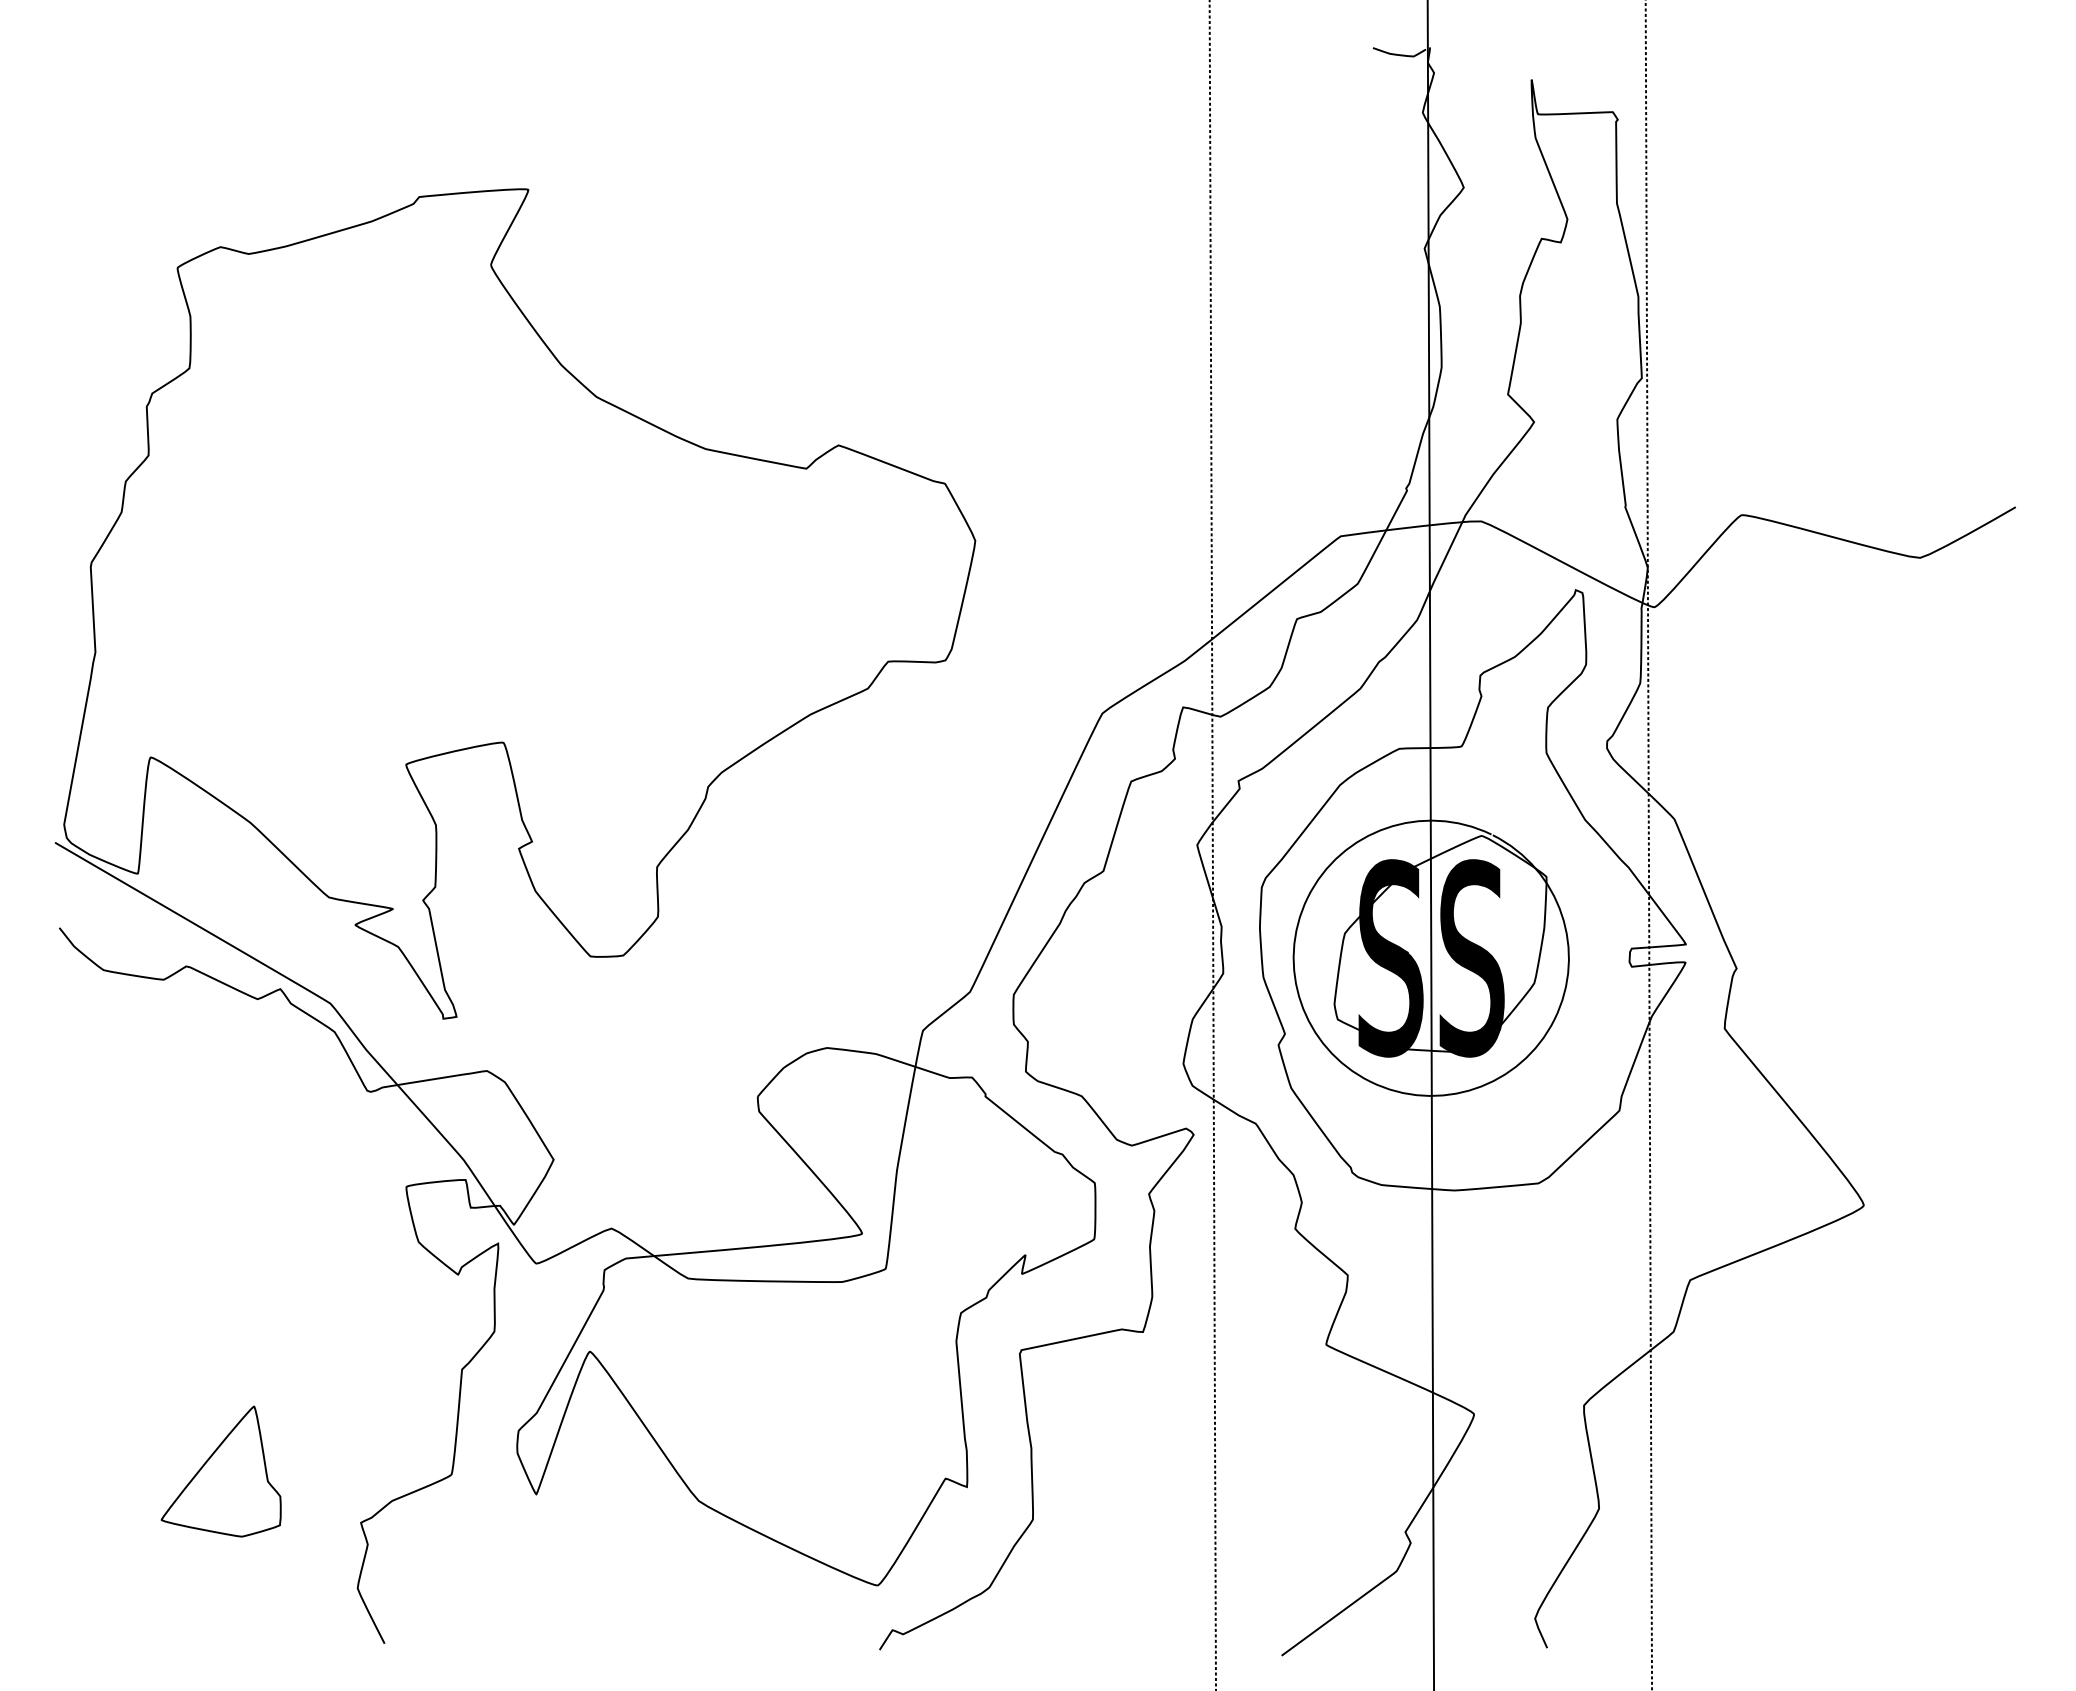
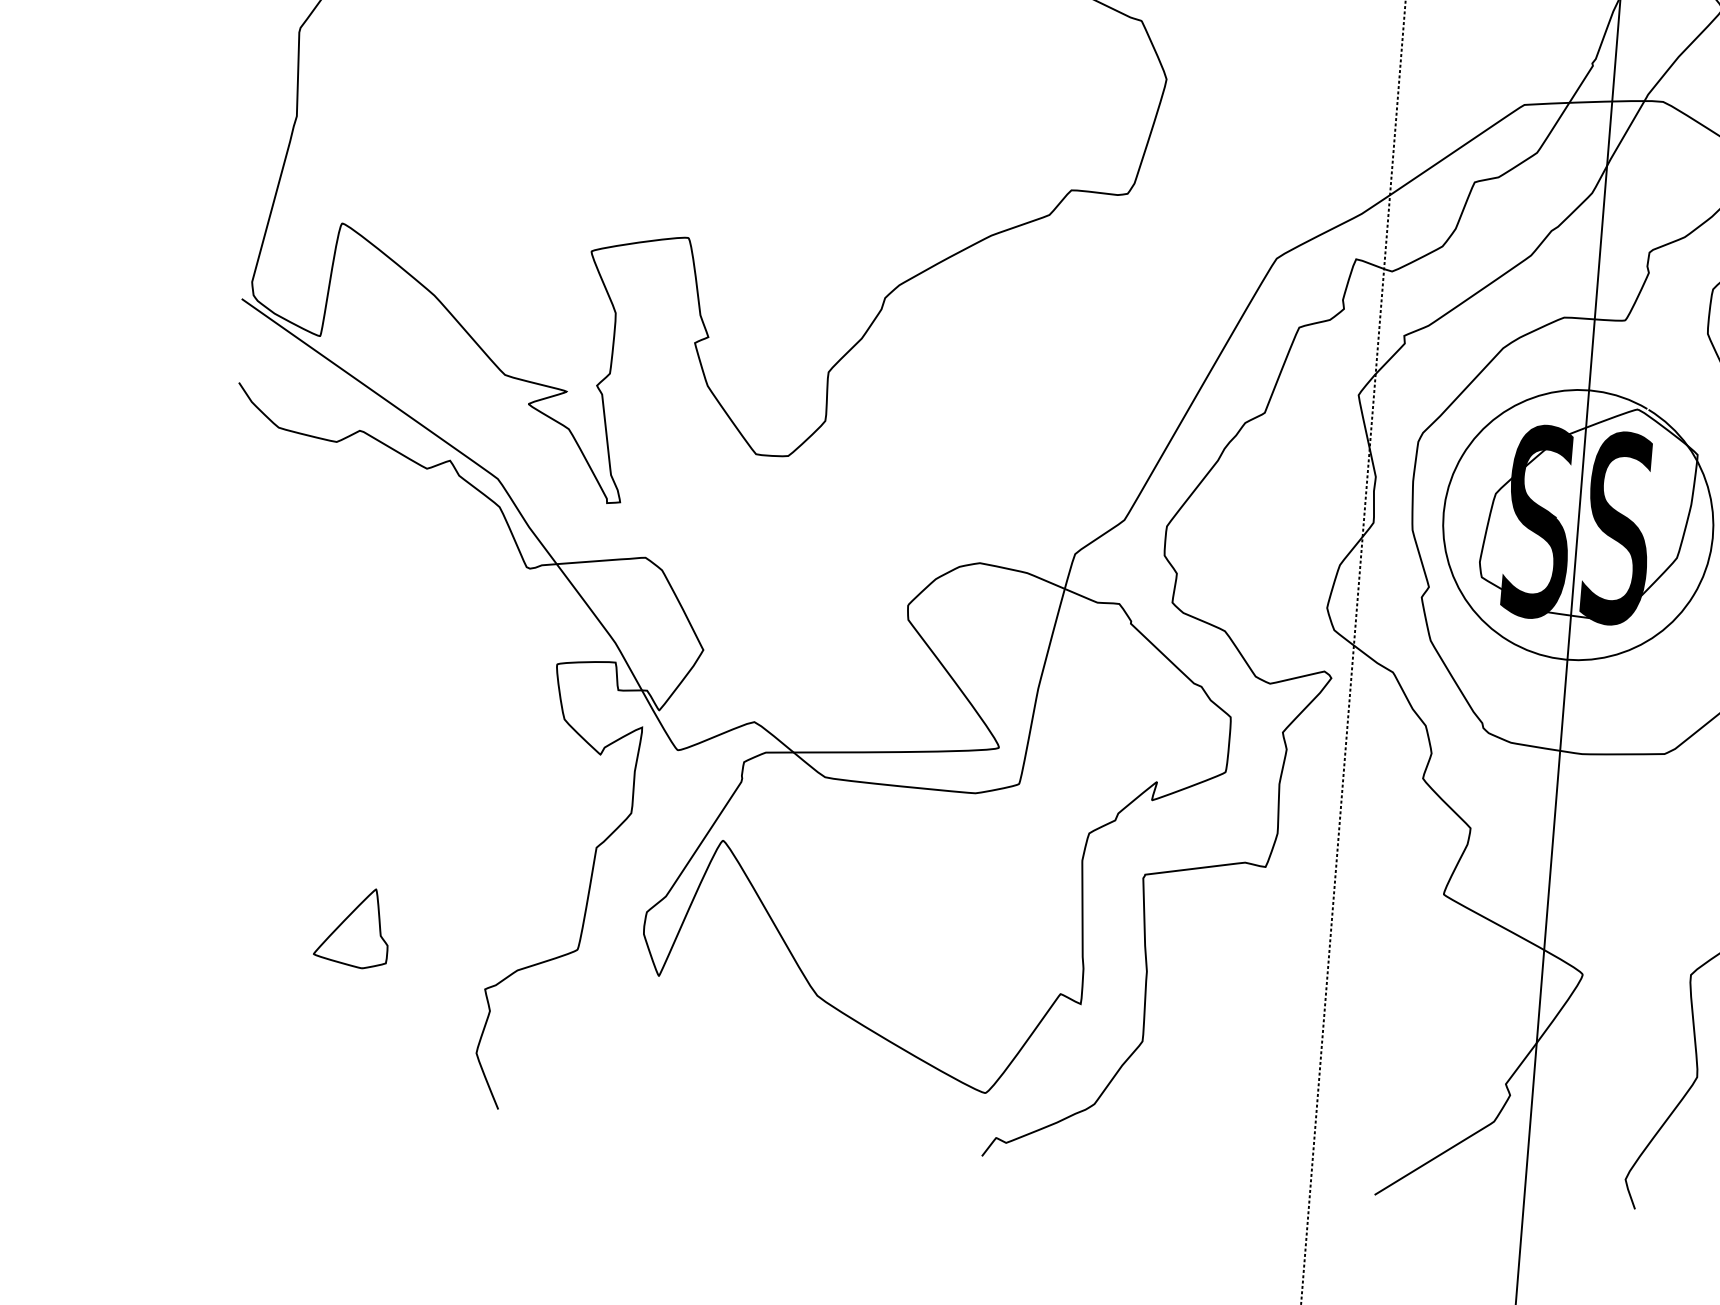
part: (221, 1470) -> (352, 926), size x0.62

